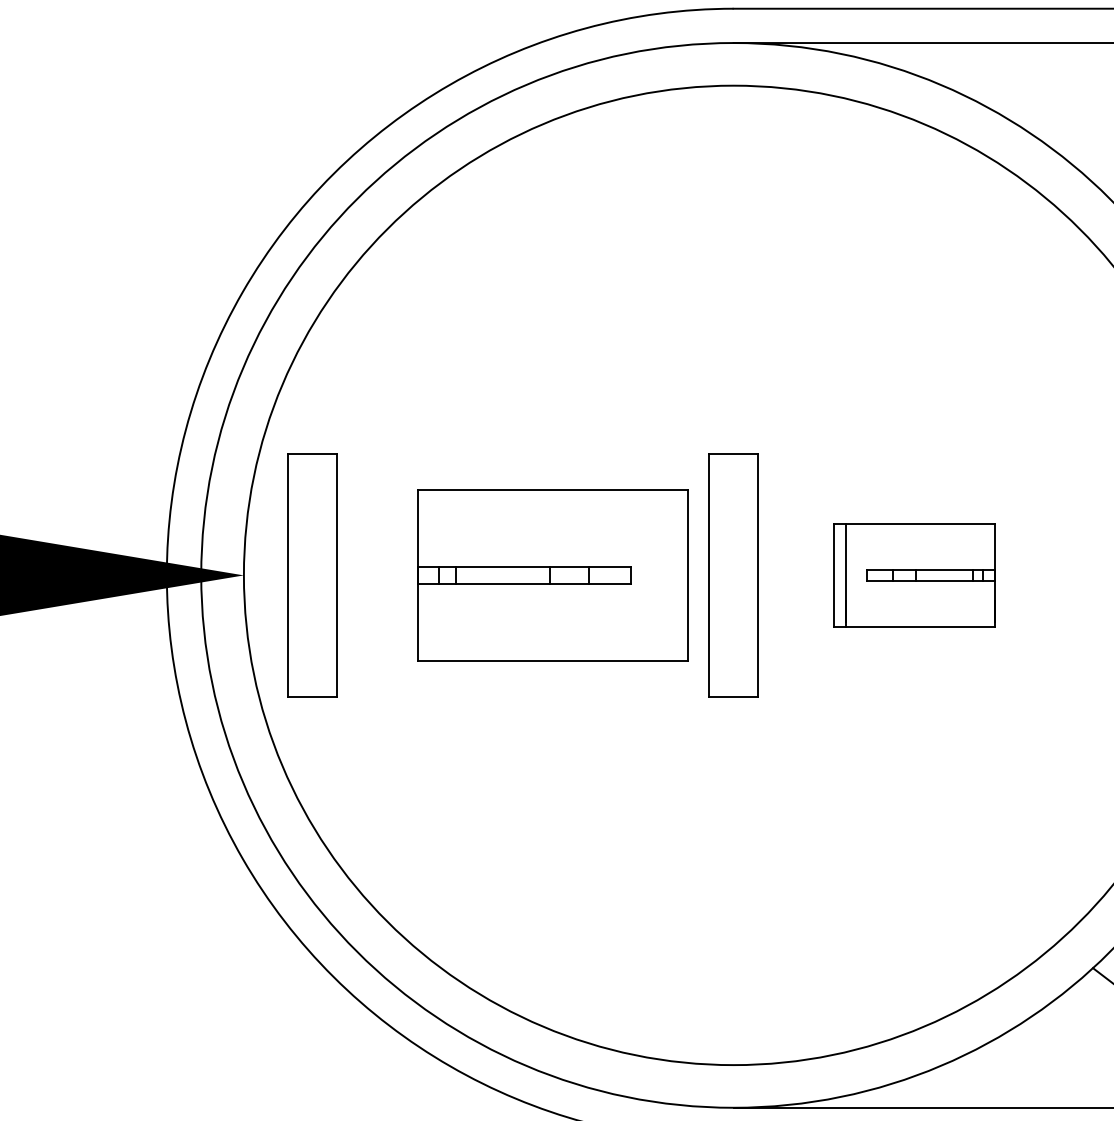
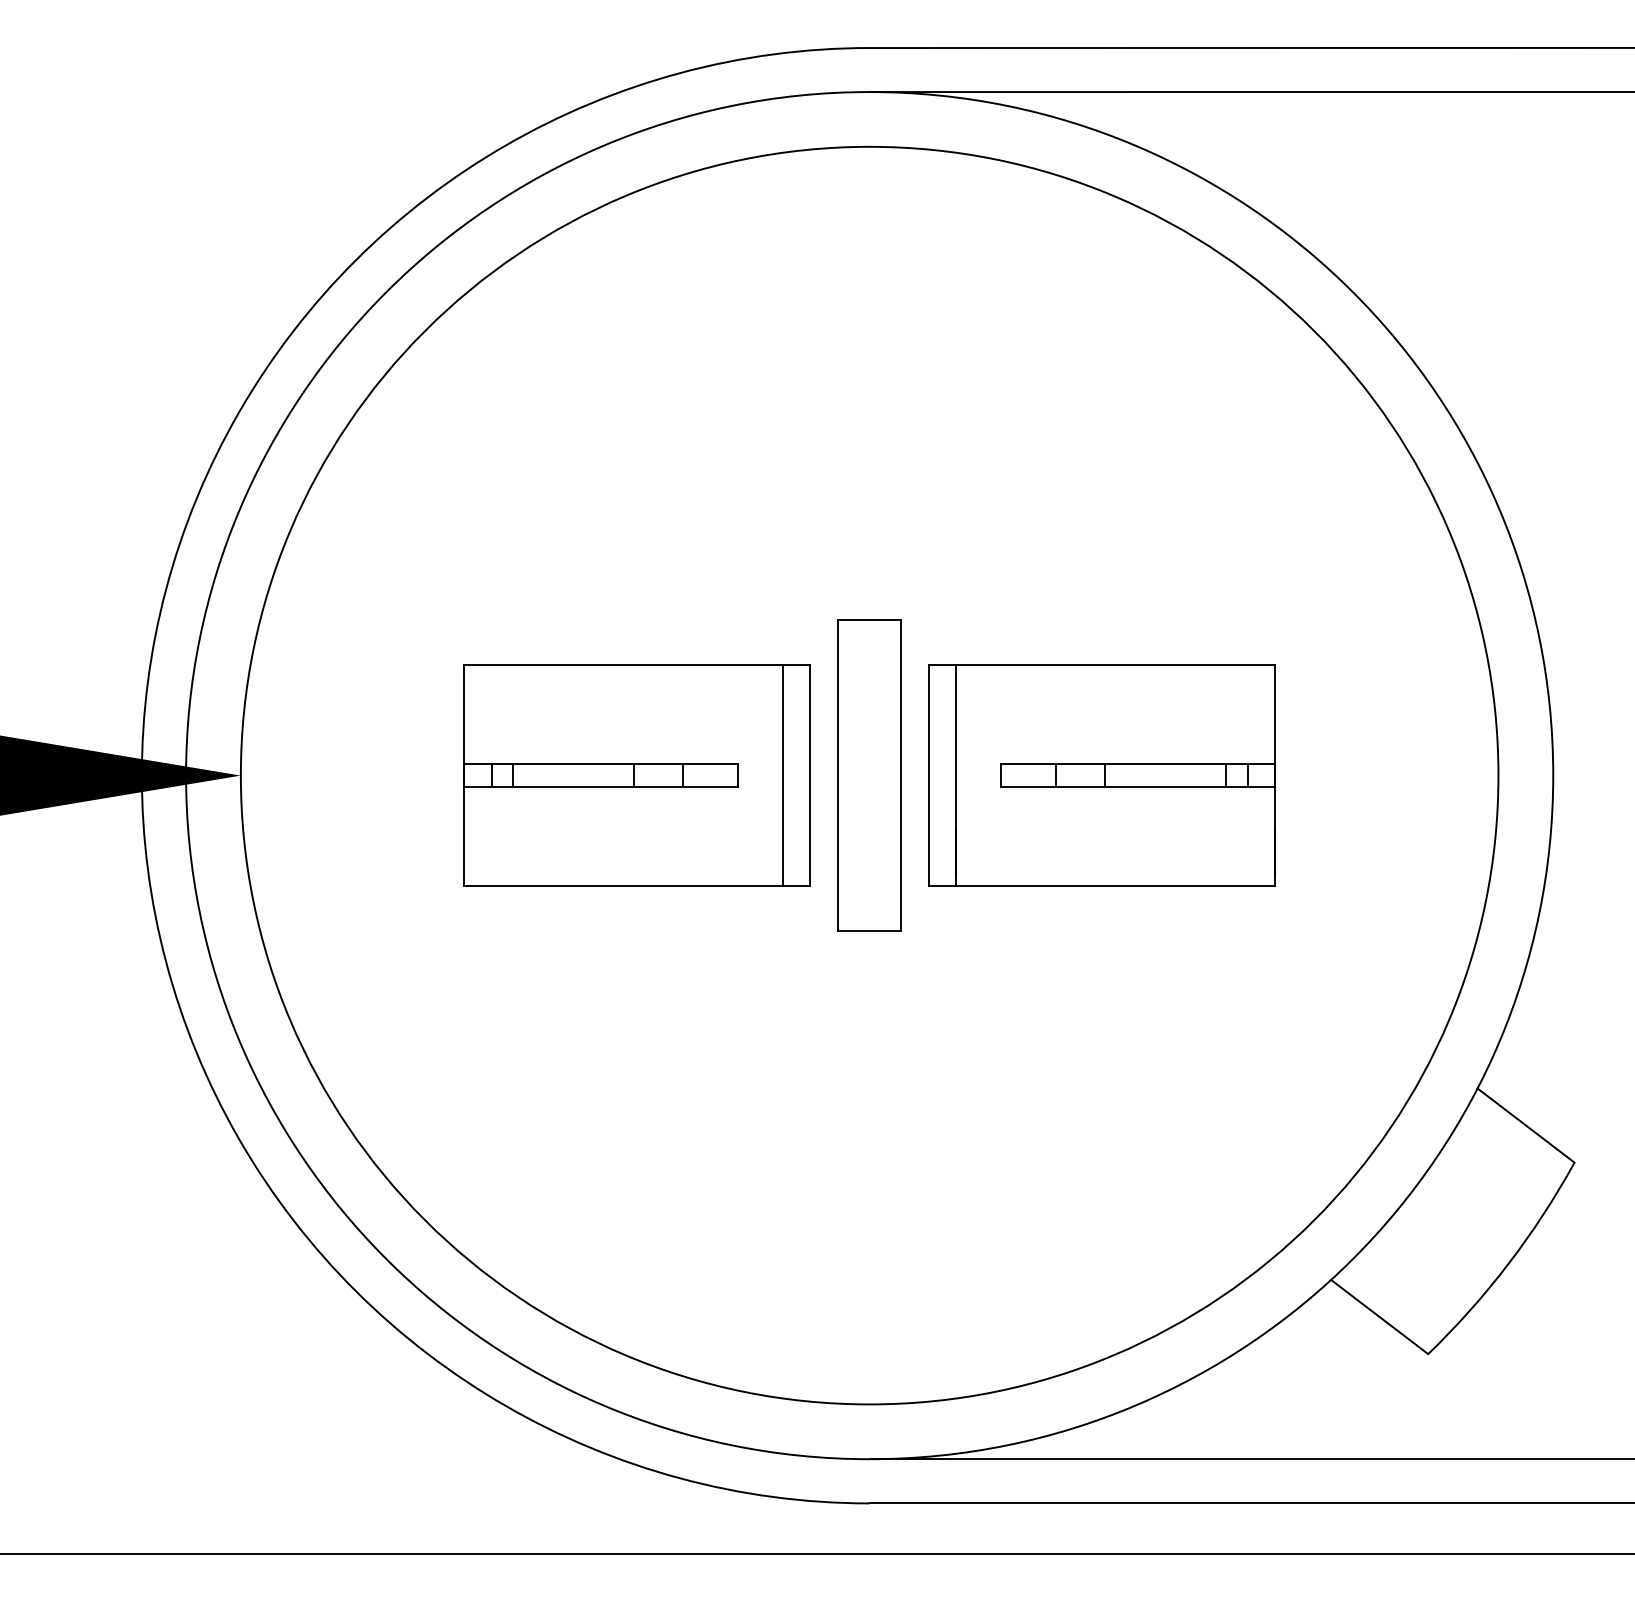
part: (312, 575) -> (328, 775), removed
line: (666, 575) -> (783, 775), added
part: (914, 575) -> (1101, 775), size x1.67

